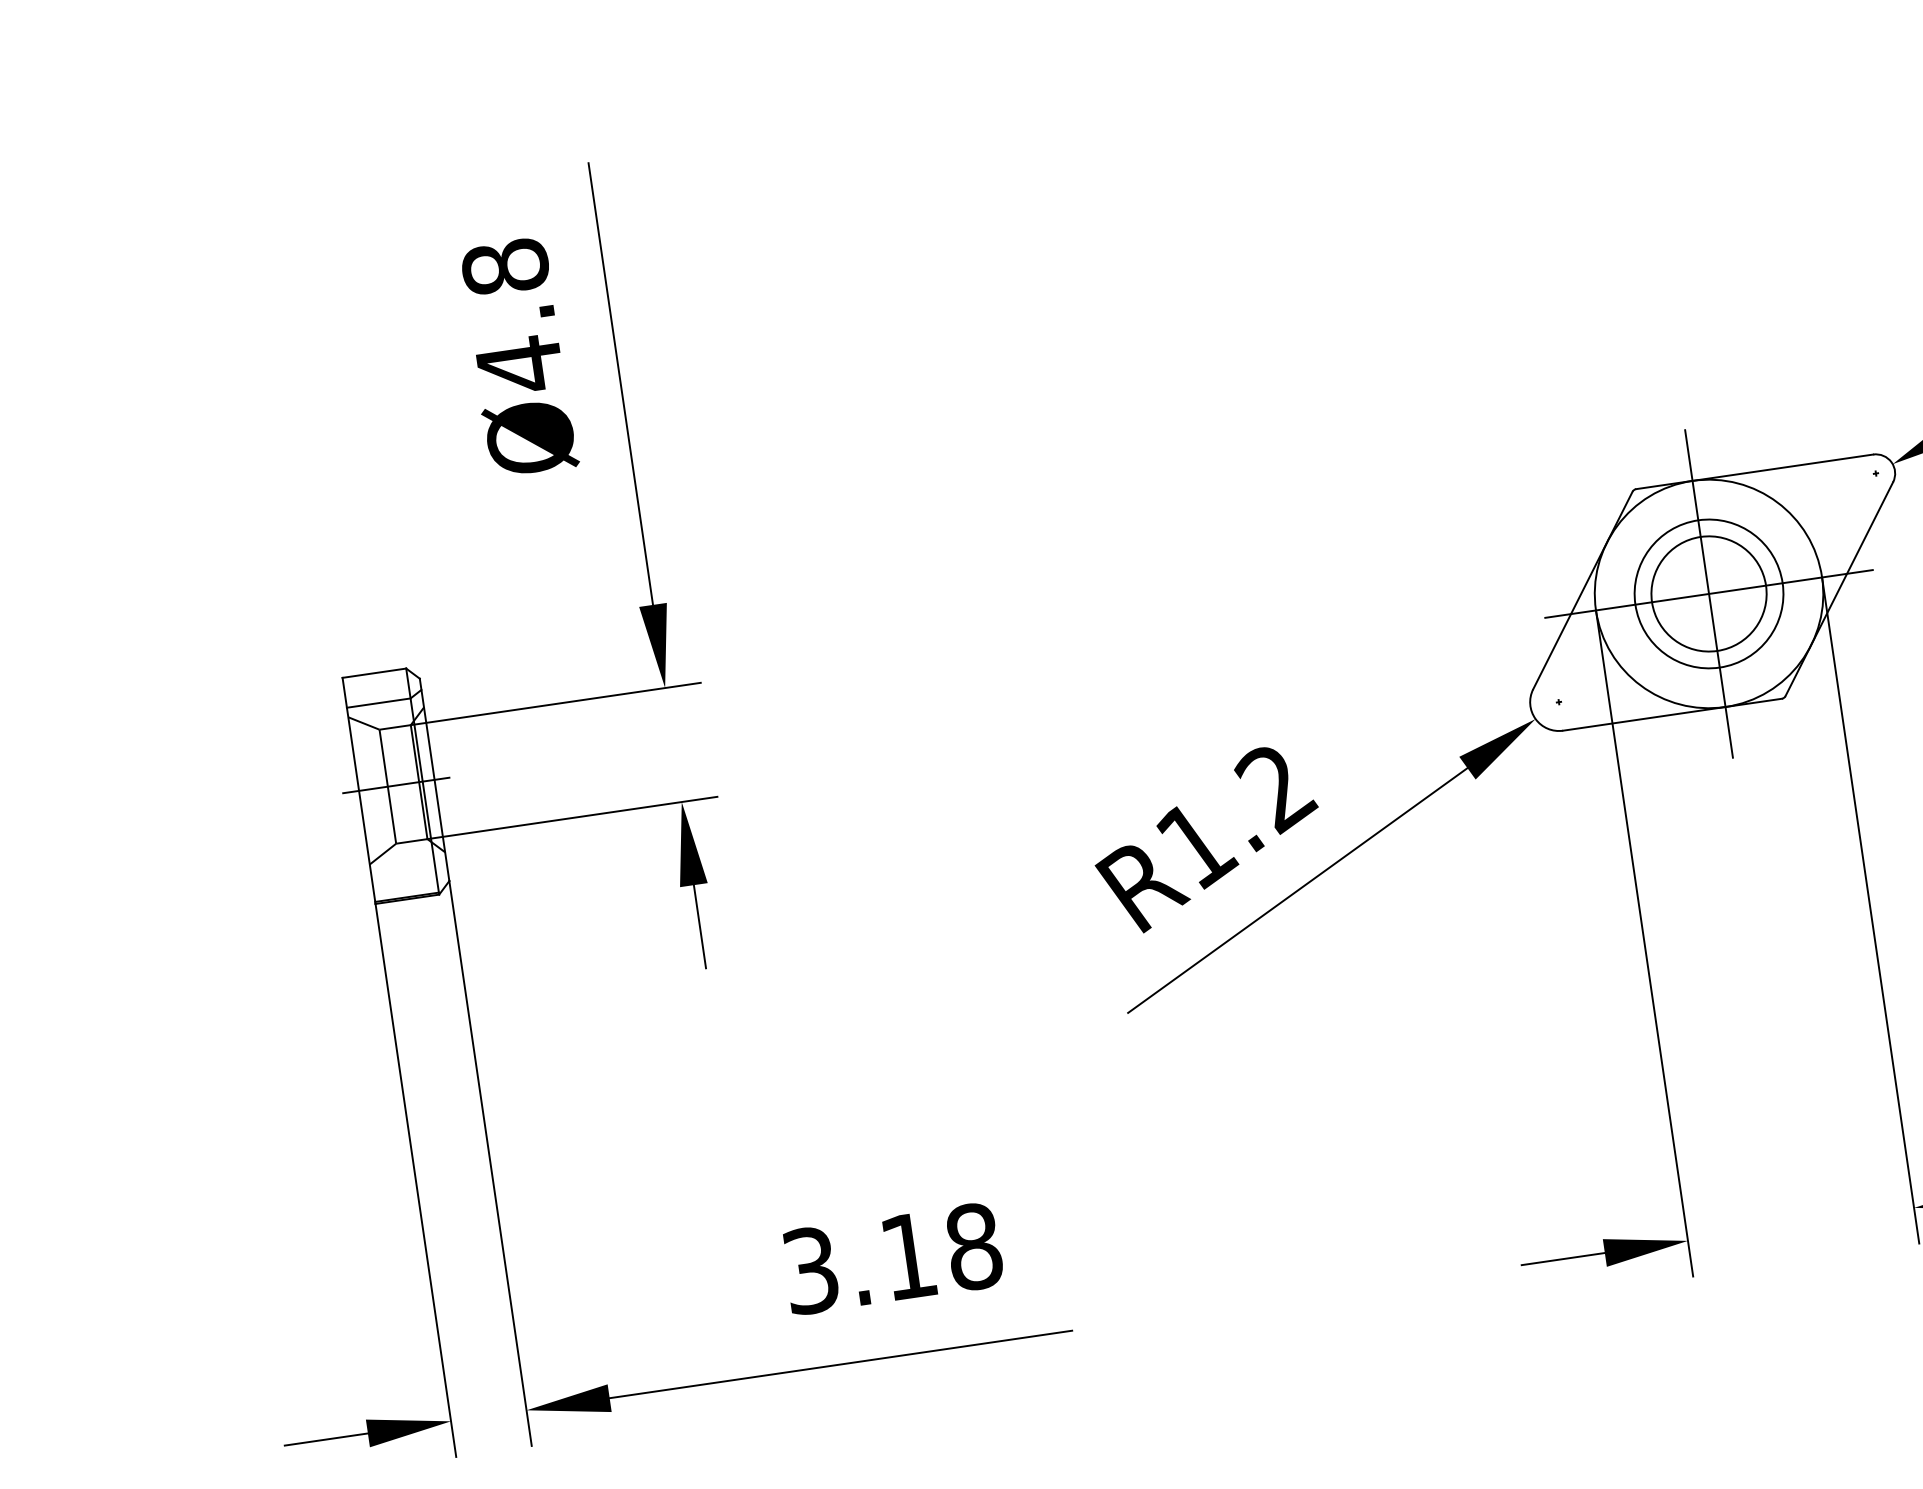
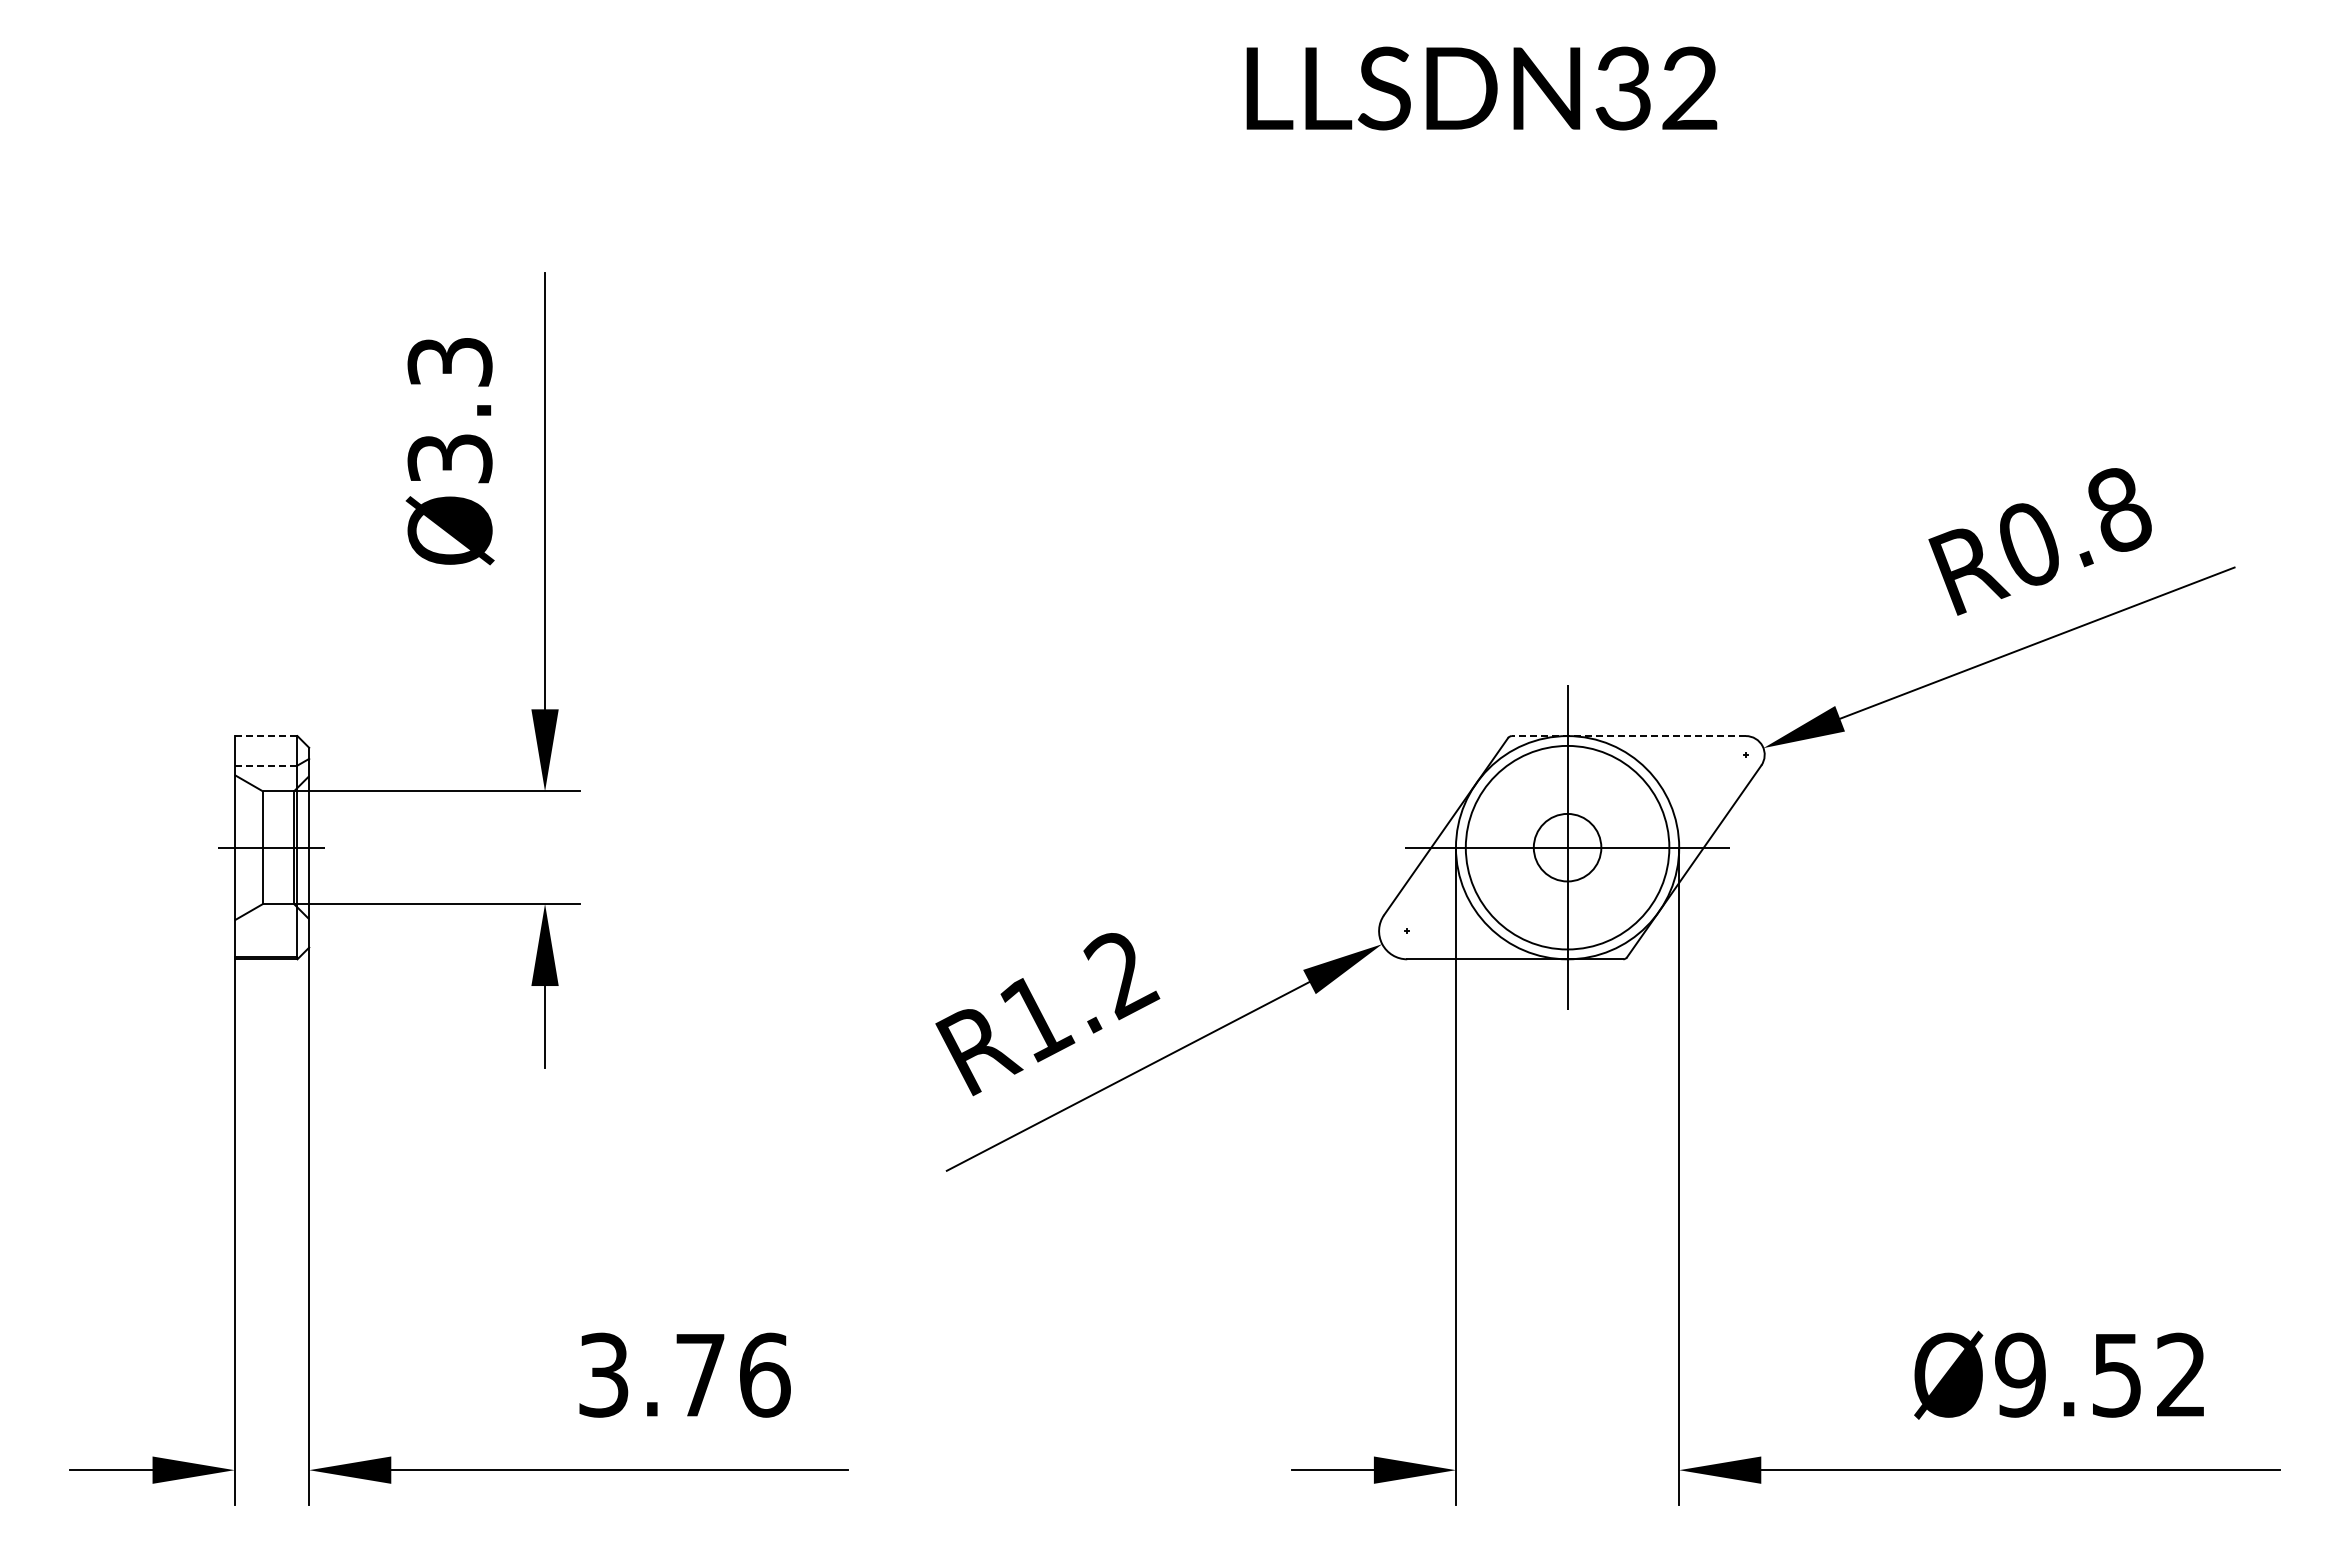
text: (512, 316) -> (449, 410), Ø4.8 -> Ø3.3
line: (1754, 472) -> (1628, 736), solid -> dashed
circle: (1708, 593) -> (1567, 847), size x0.6
circle: (1708, 593) -> (1567, 847), size x1.4
line: (374, 673) -> (266, 736), solid -> dashed
line: (379, 702) -> (266, 765), solid -> dashed
text: (942, 1250) -> (733, 1374), 3.18 -> 3.76

